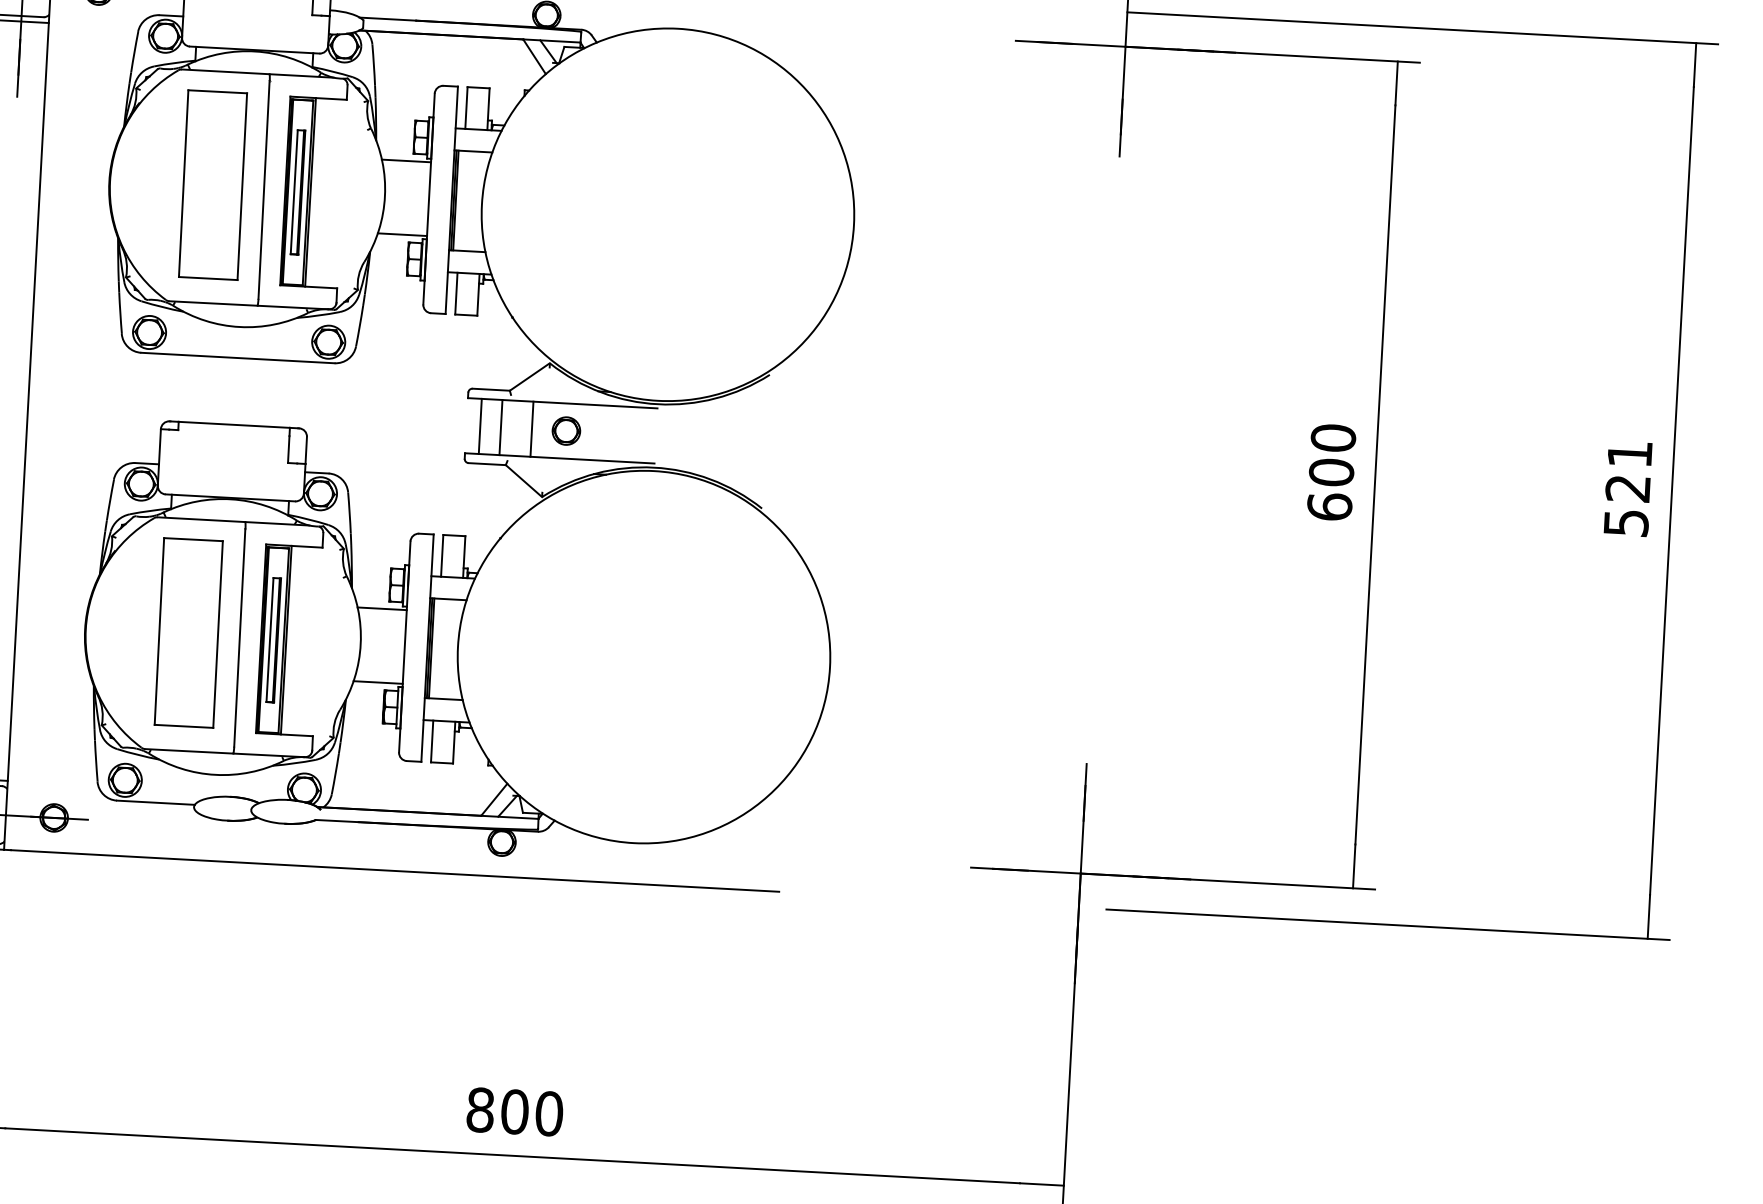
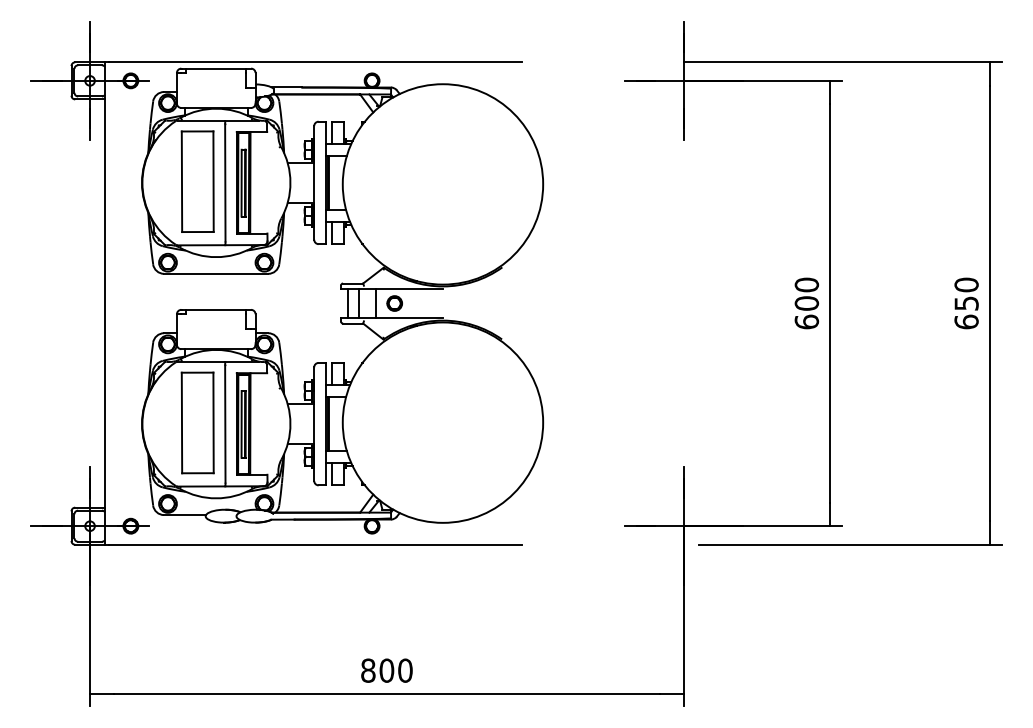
text: (1627, 488) -> (966, 303), 521 -> 650

